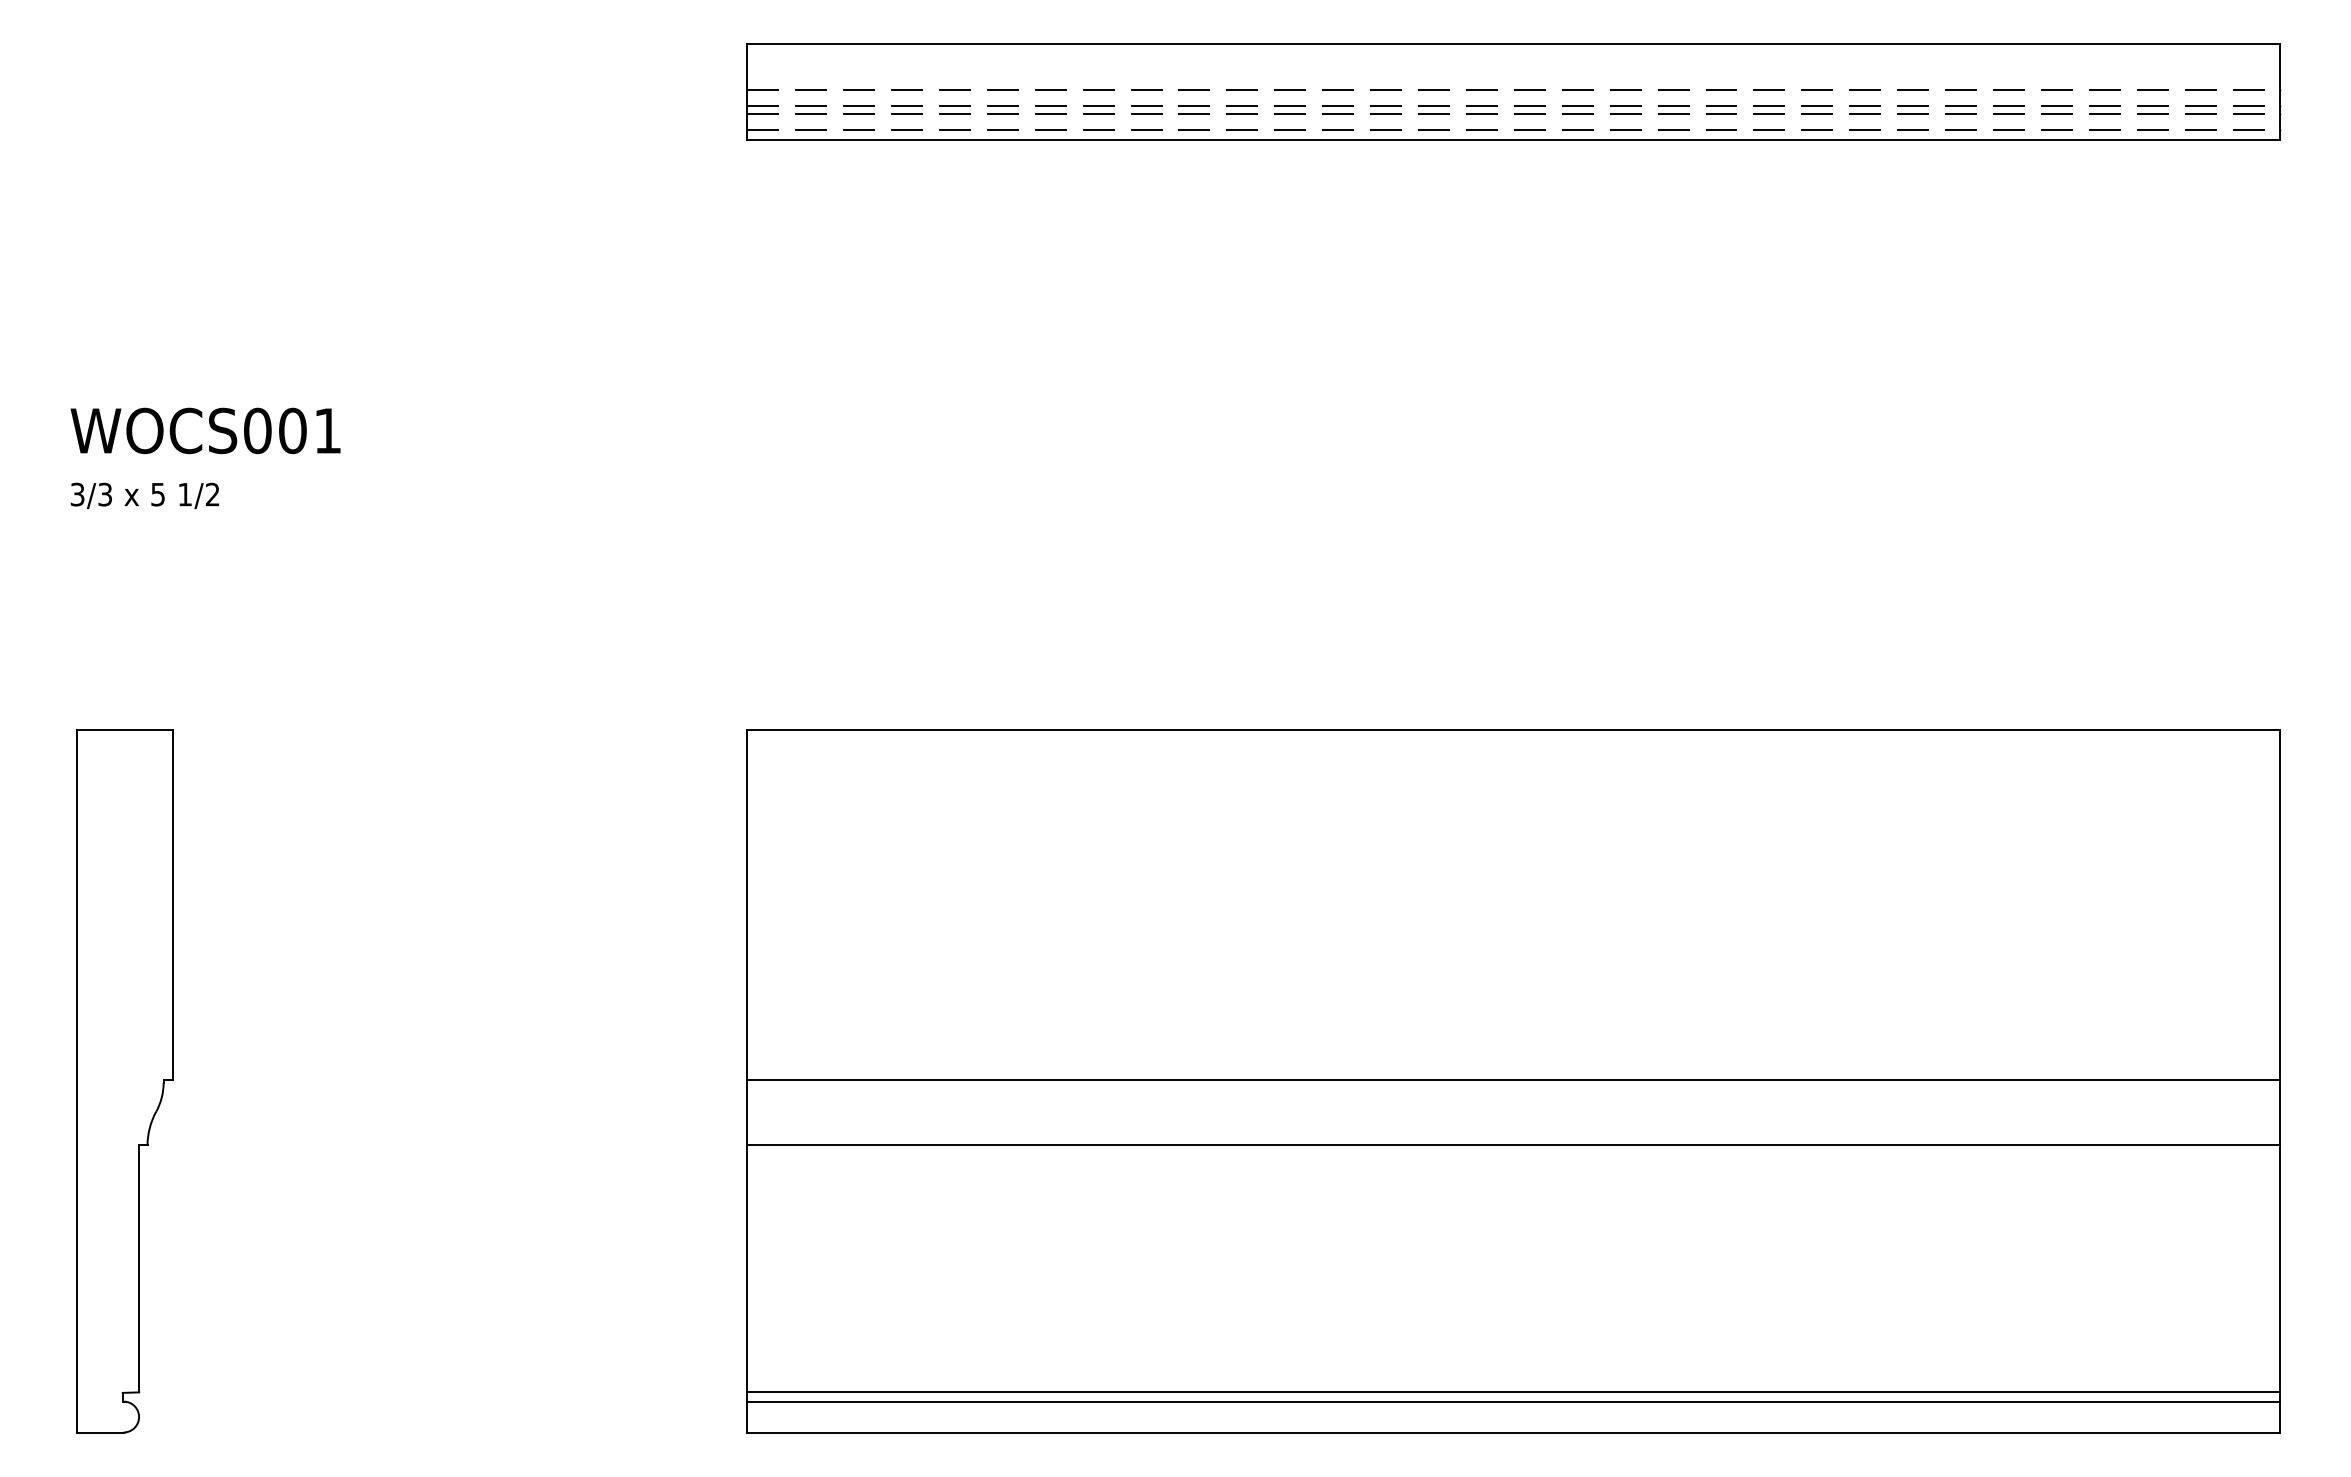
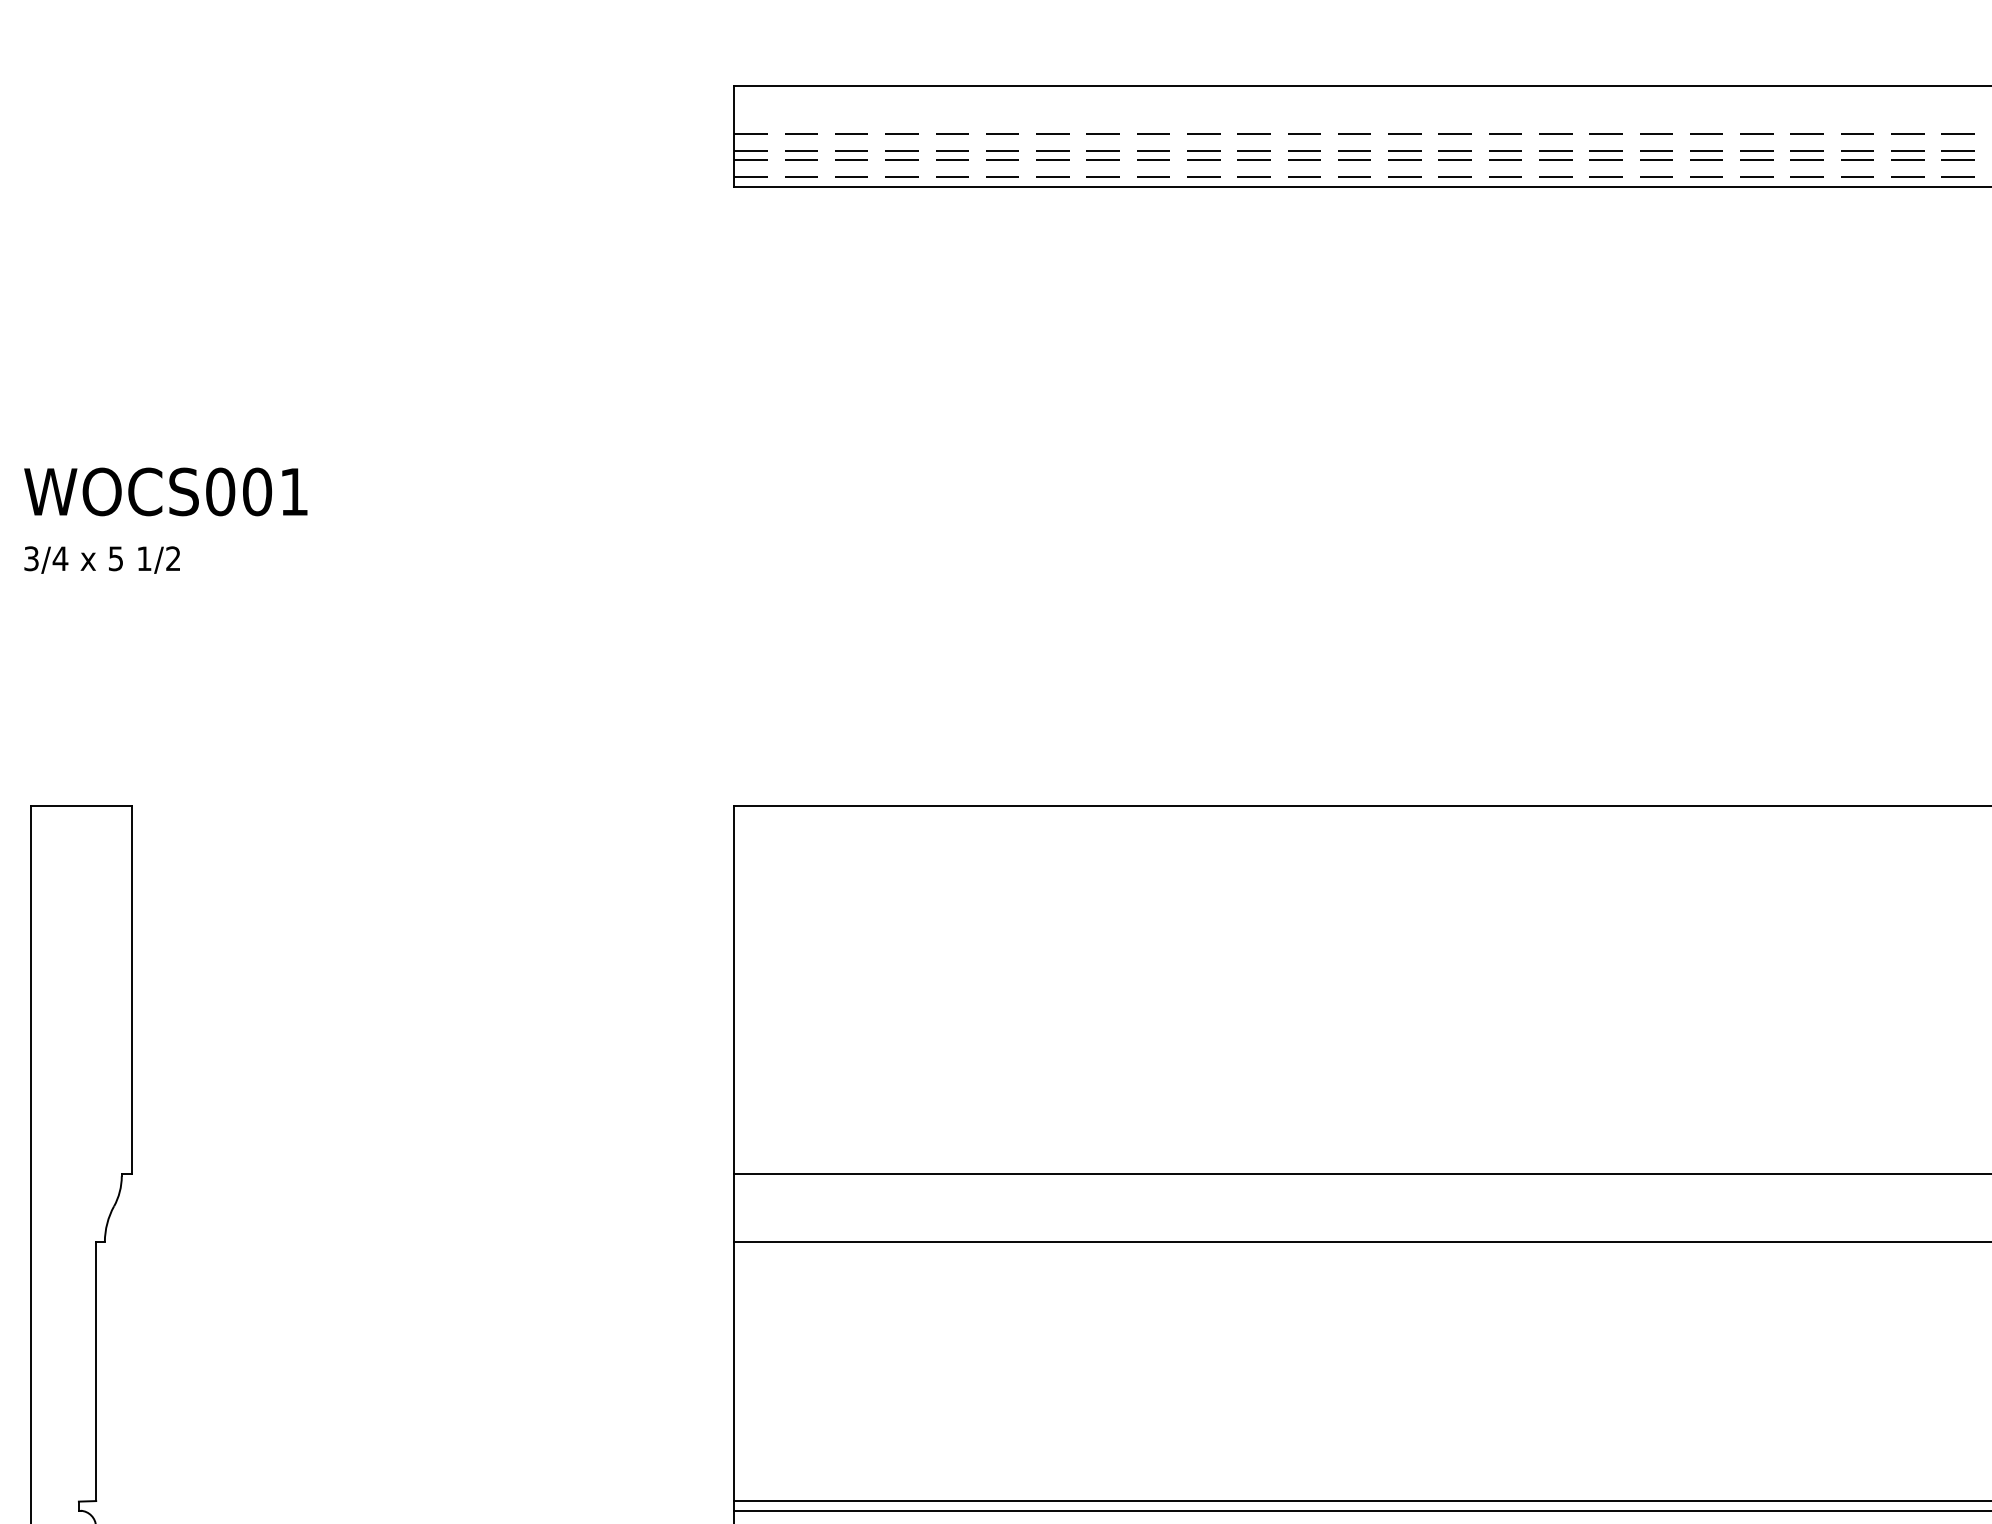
text: (104, 494) -> (59, 558), 3/3 -> 3/4

